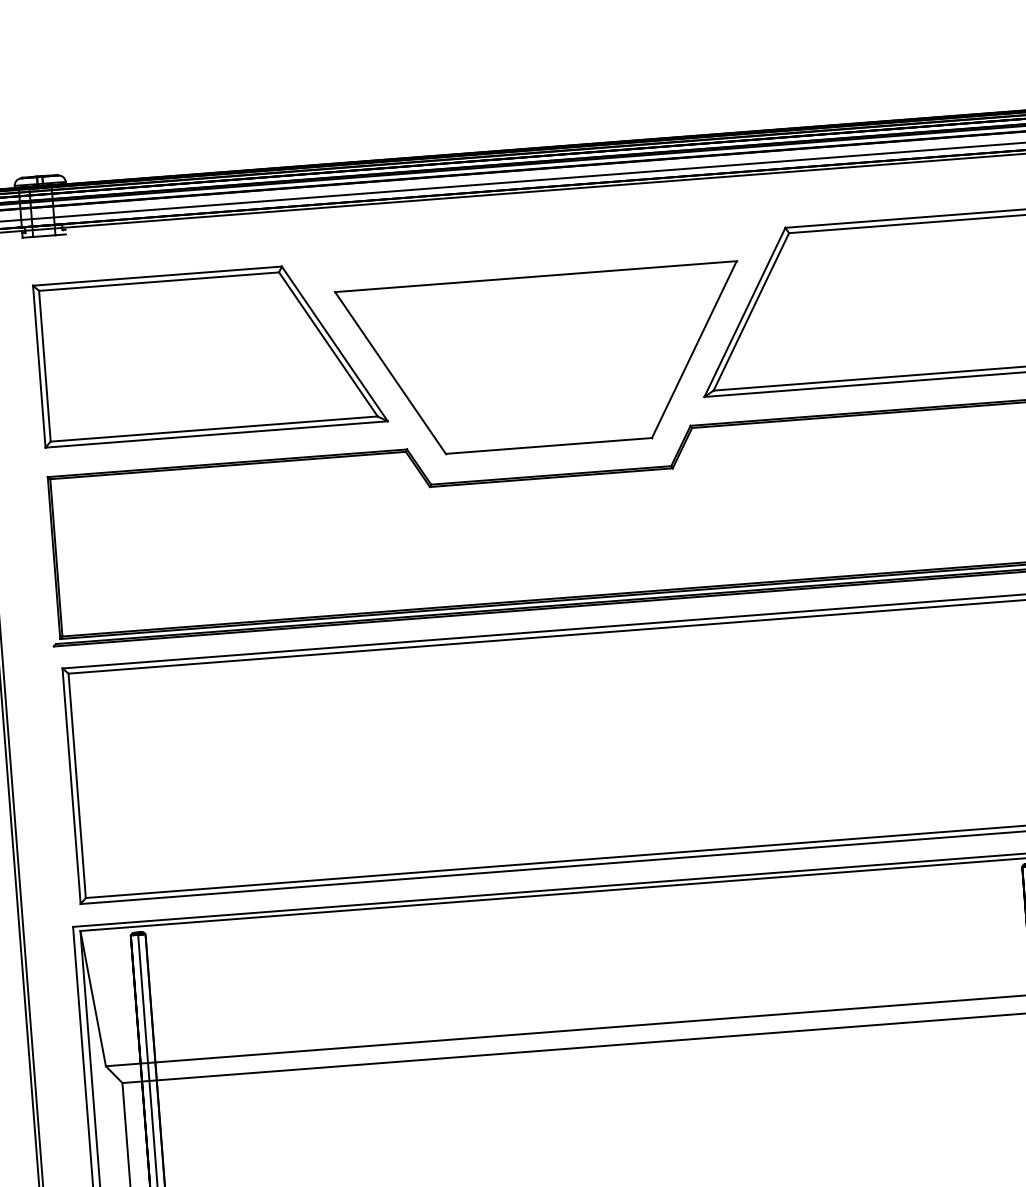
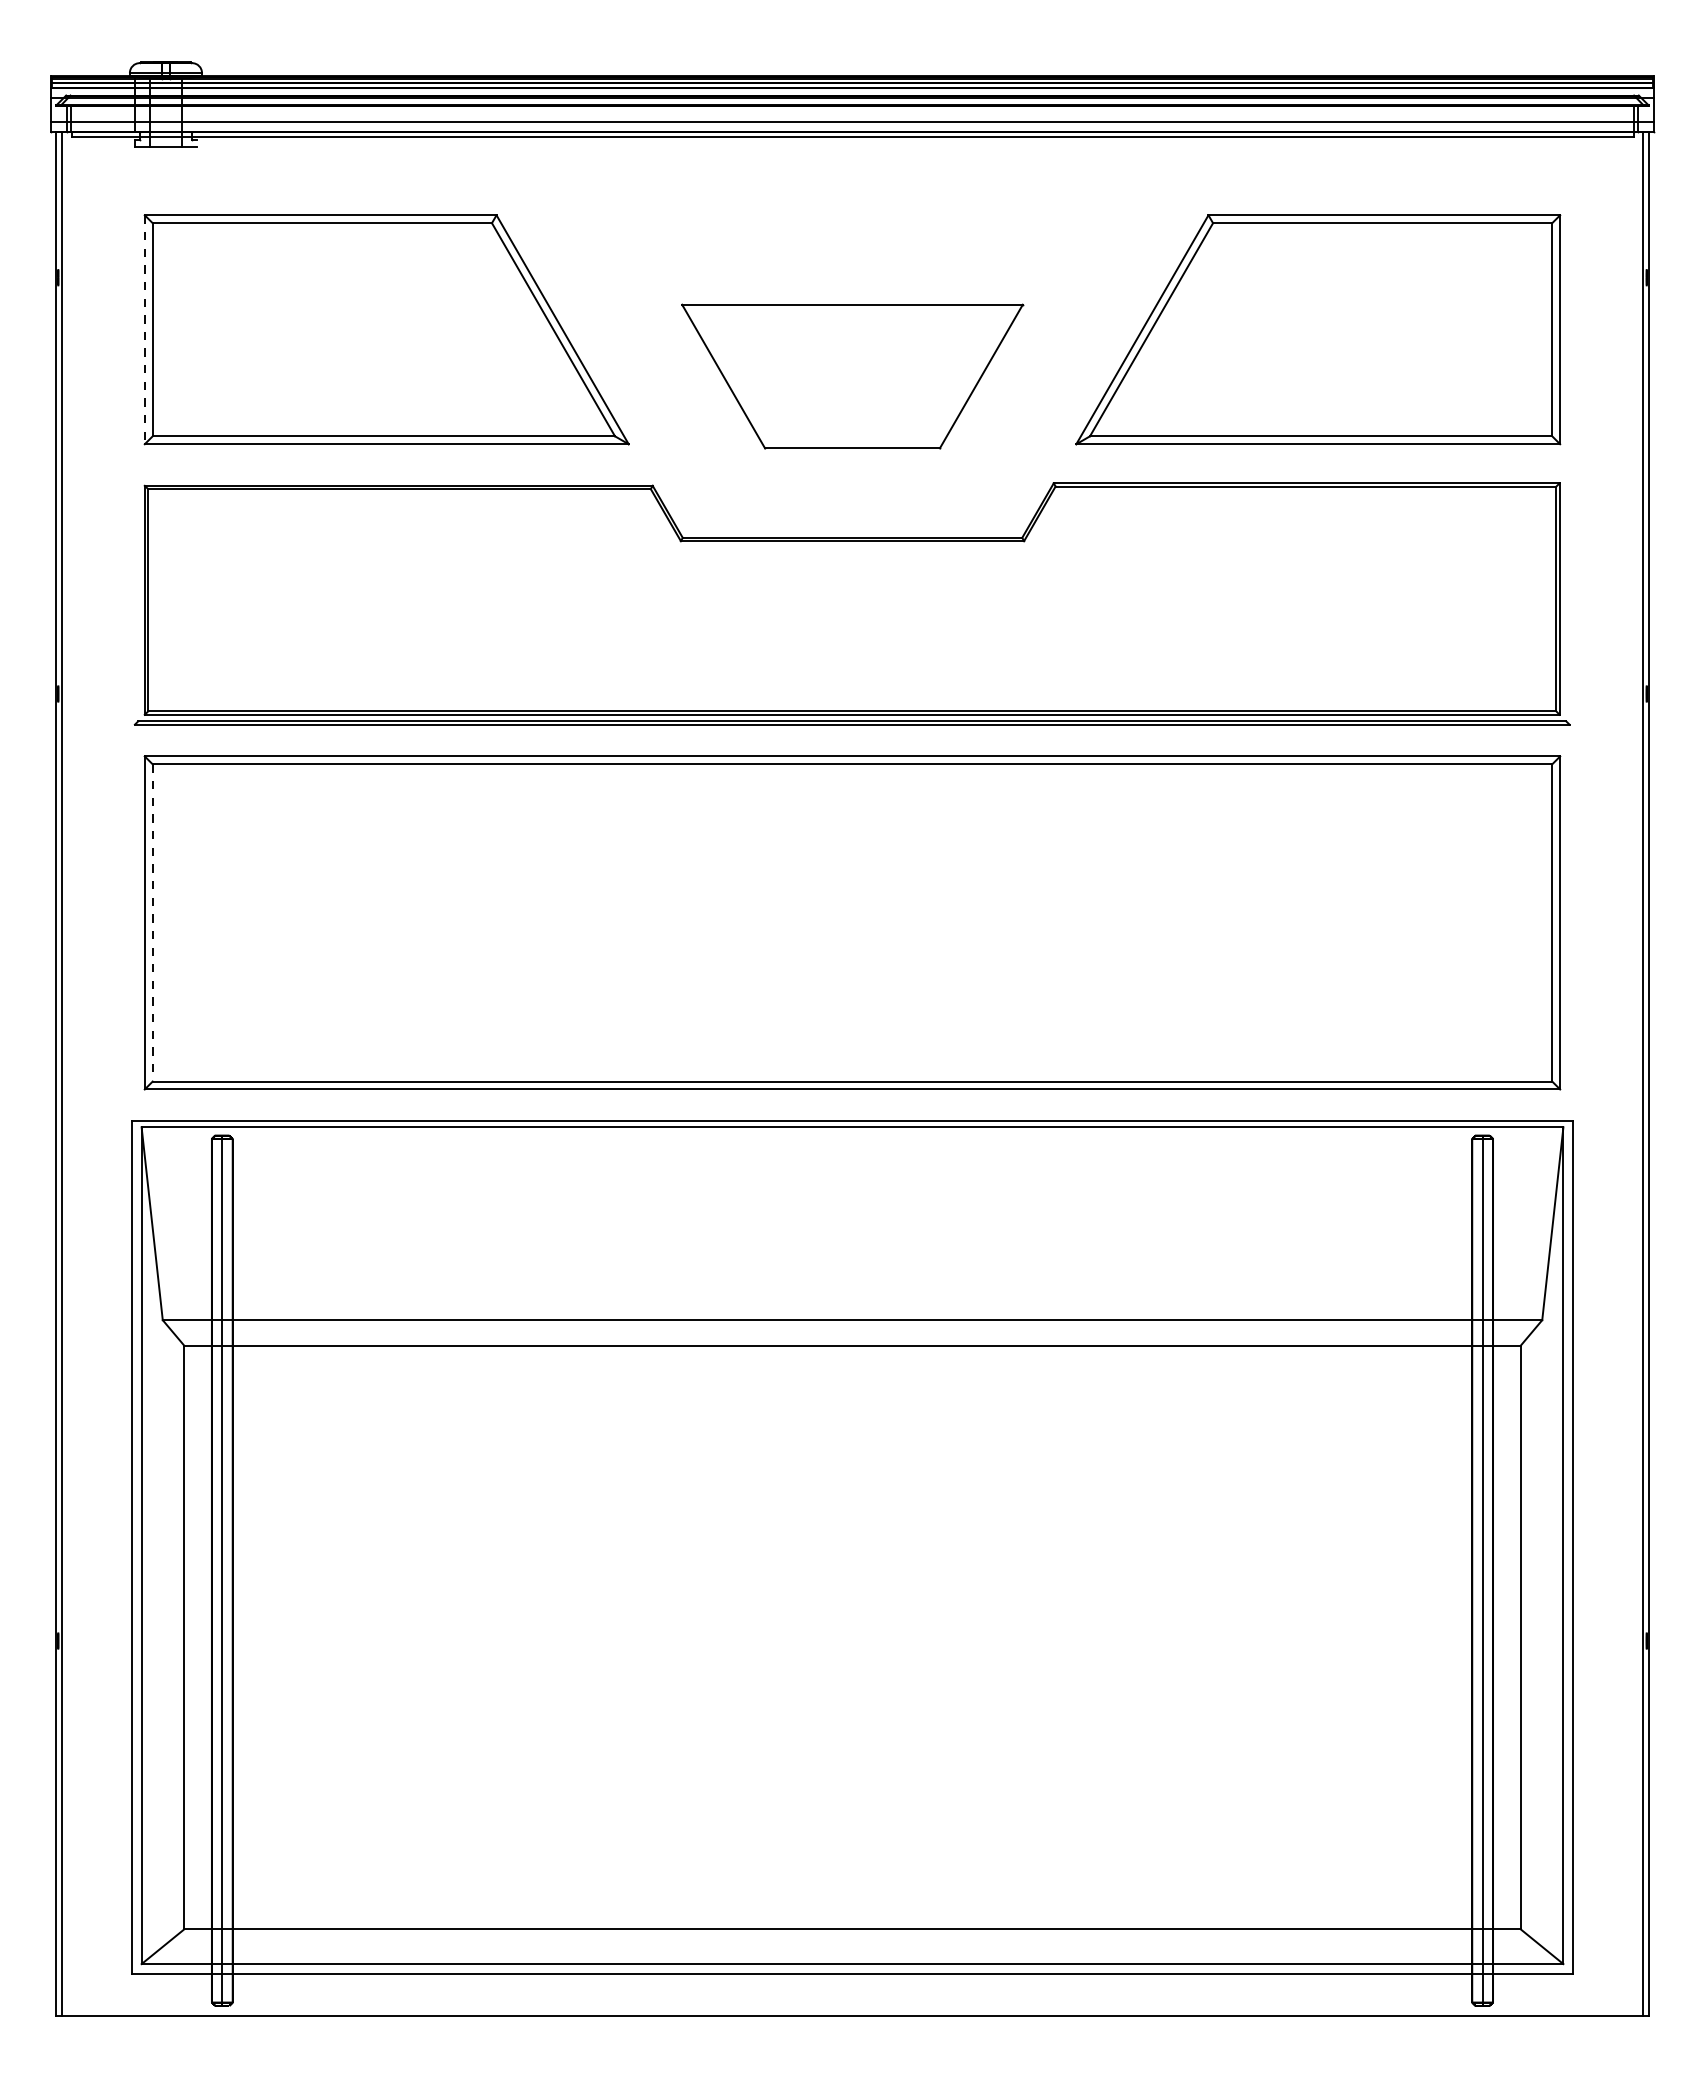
part: (542, 361) -> (852, 376), size x0.6
line: (39, 367) -> (144, 330), solid -> dashed
line: (77, 785) -> (152, 922), solid -> dashed

